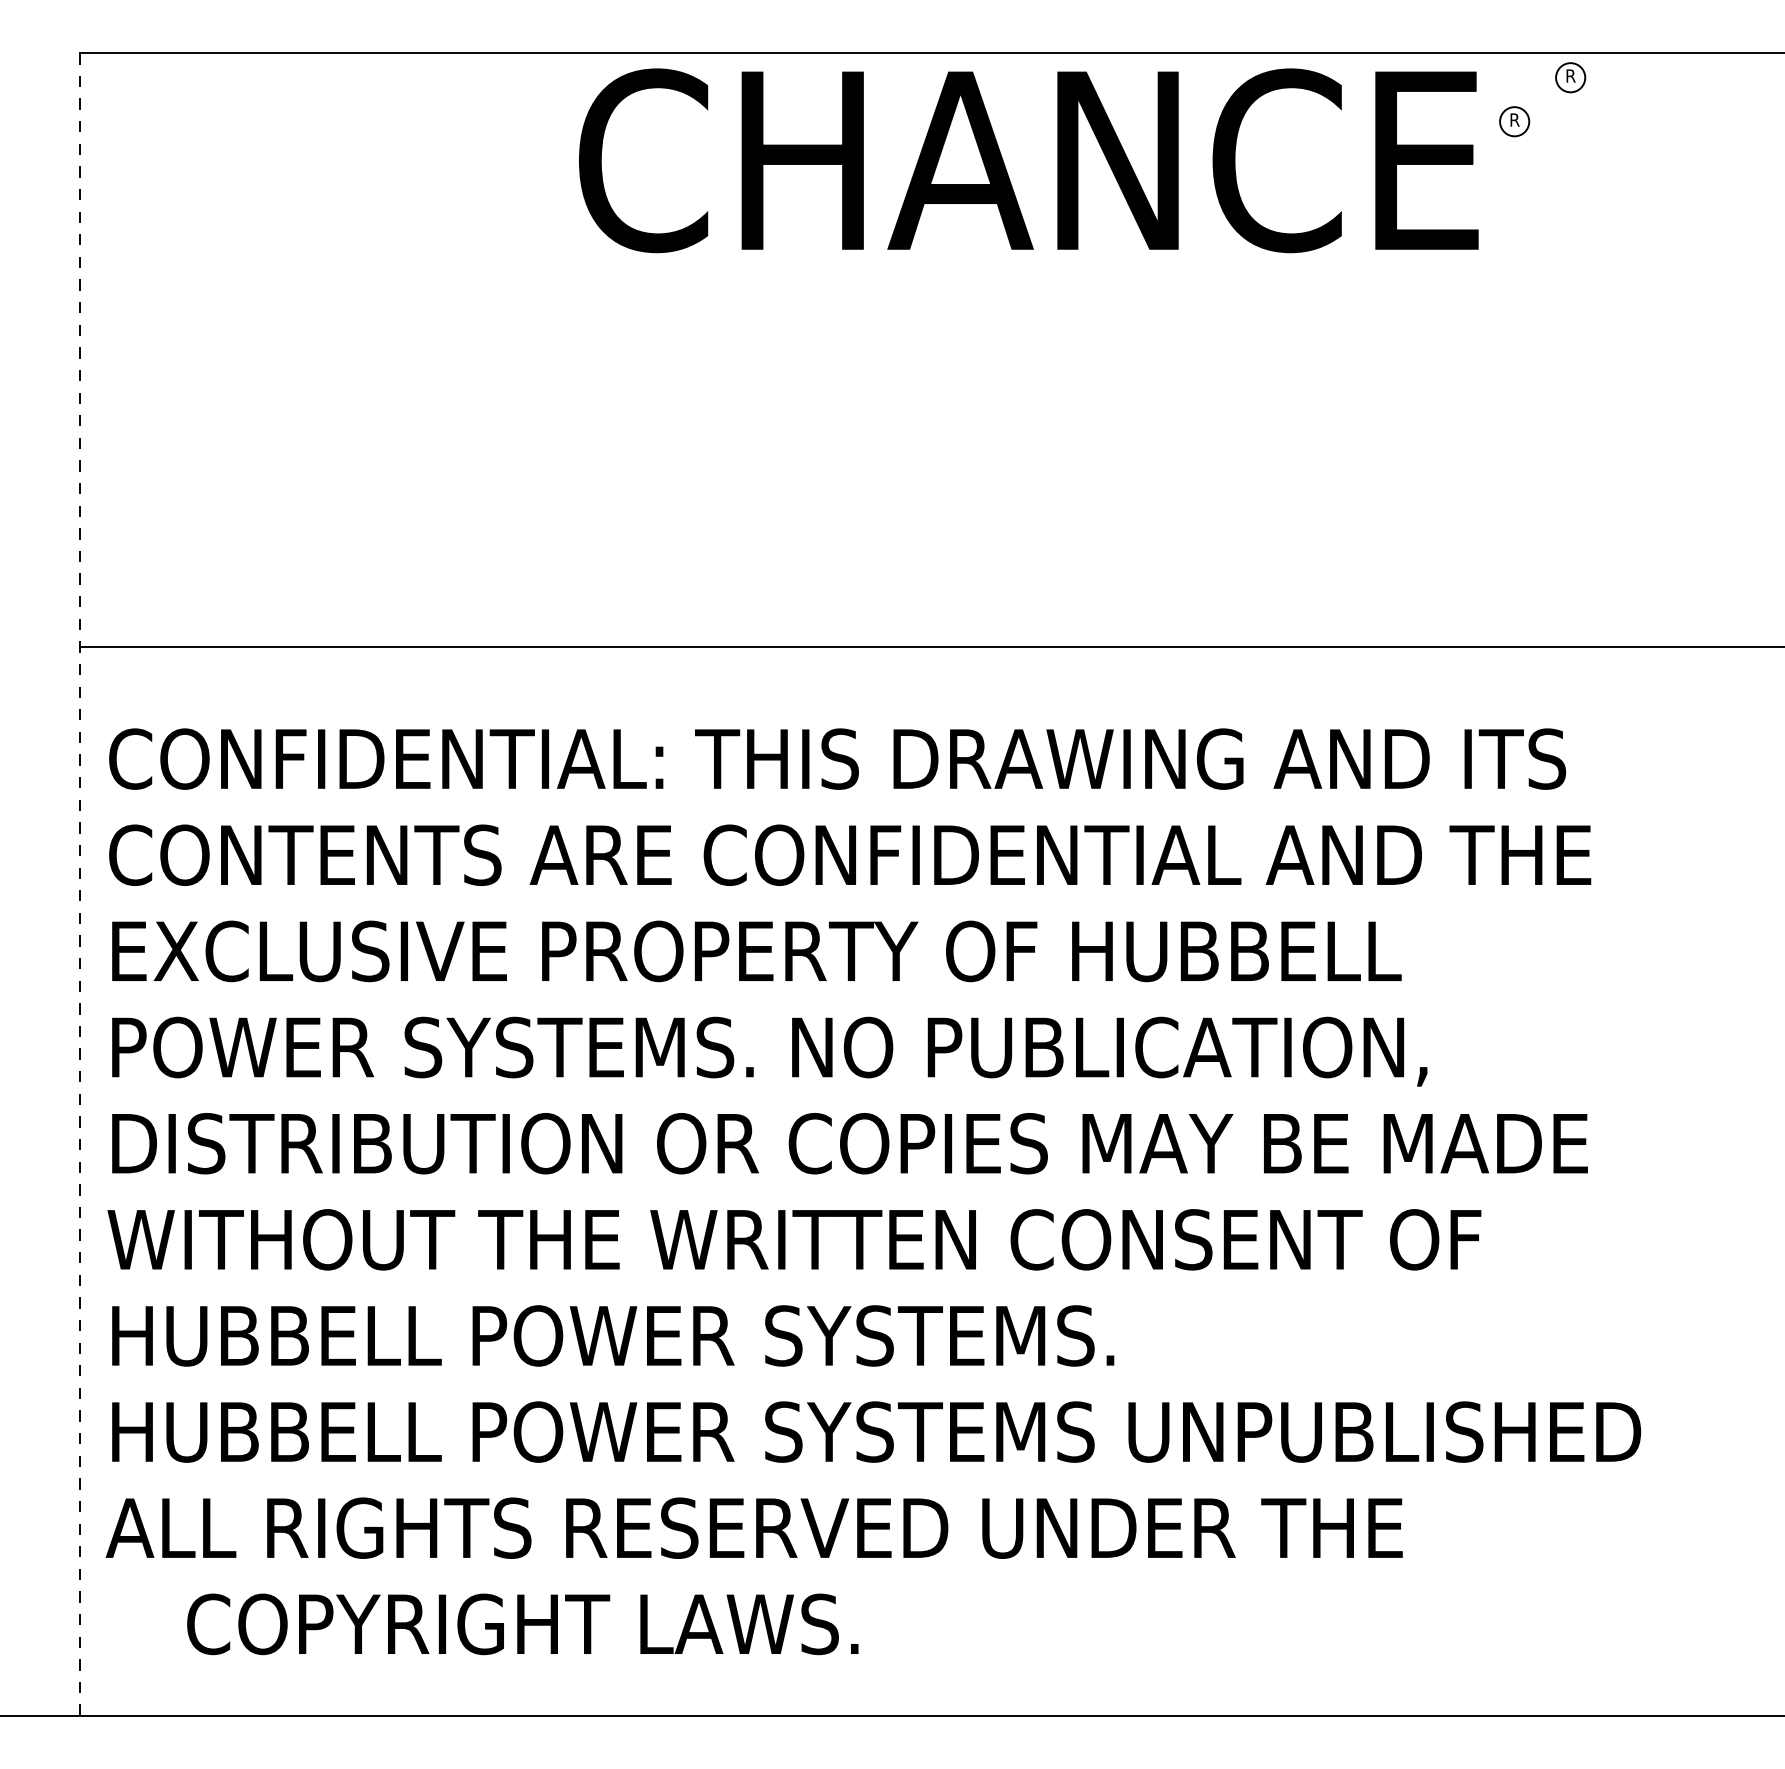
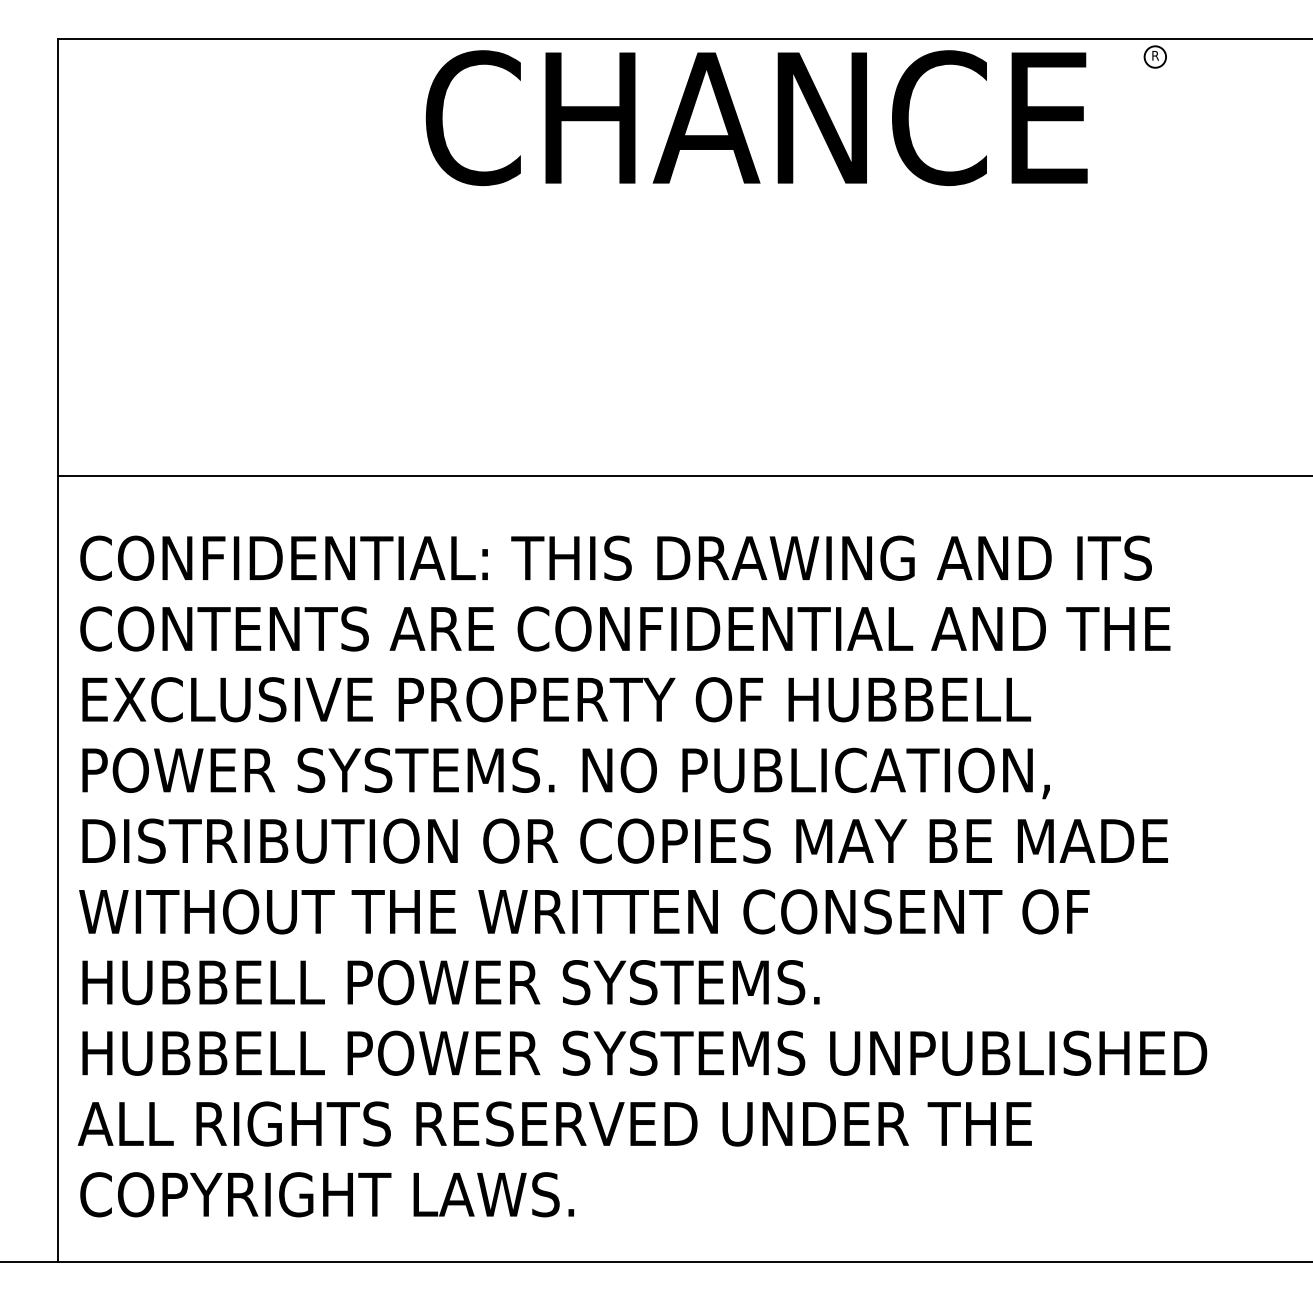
part: (1514, 121) -> (1114, 89), removed
line: (79, 884) -> (58, 650), dashed -> solid
text: (522, 1624) -> (326, 1194), moved

